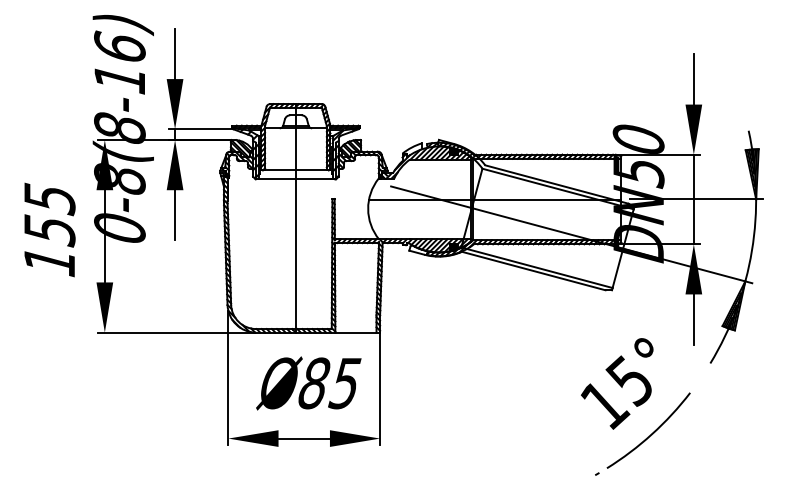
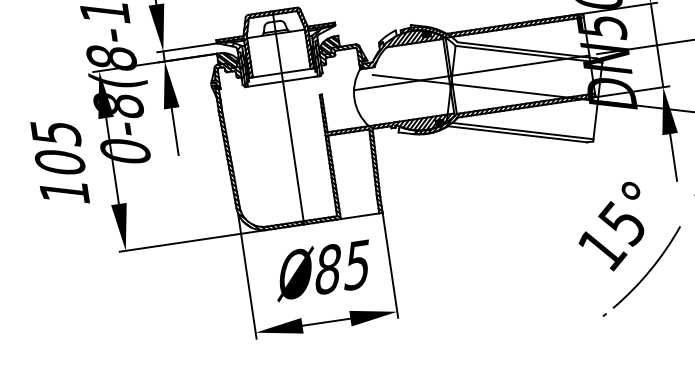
text: (49, 230) -> (60, 163), 155 -> 105

